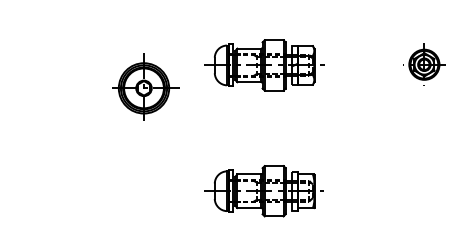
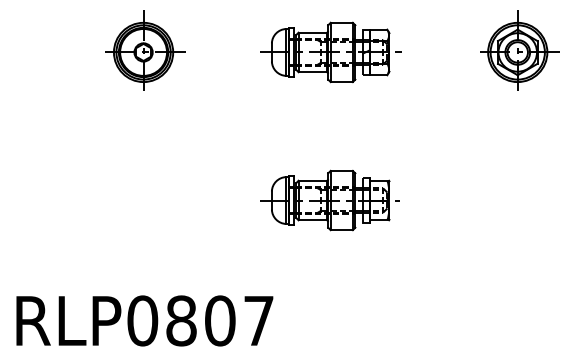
part: (425, 63) -> (519, 50), size x1.67
part: (145, 86) -> (145, 50), moved

